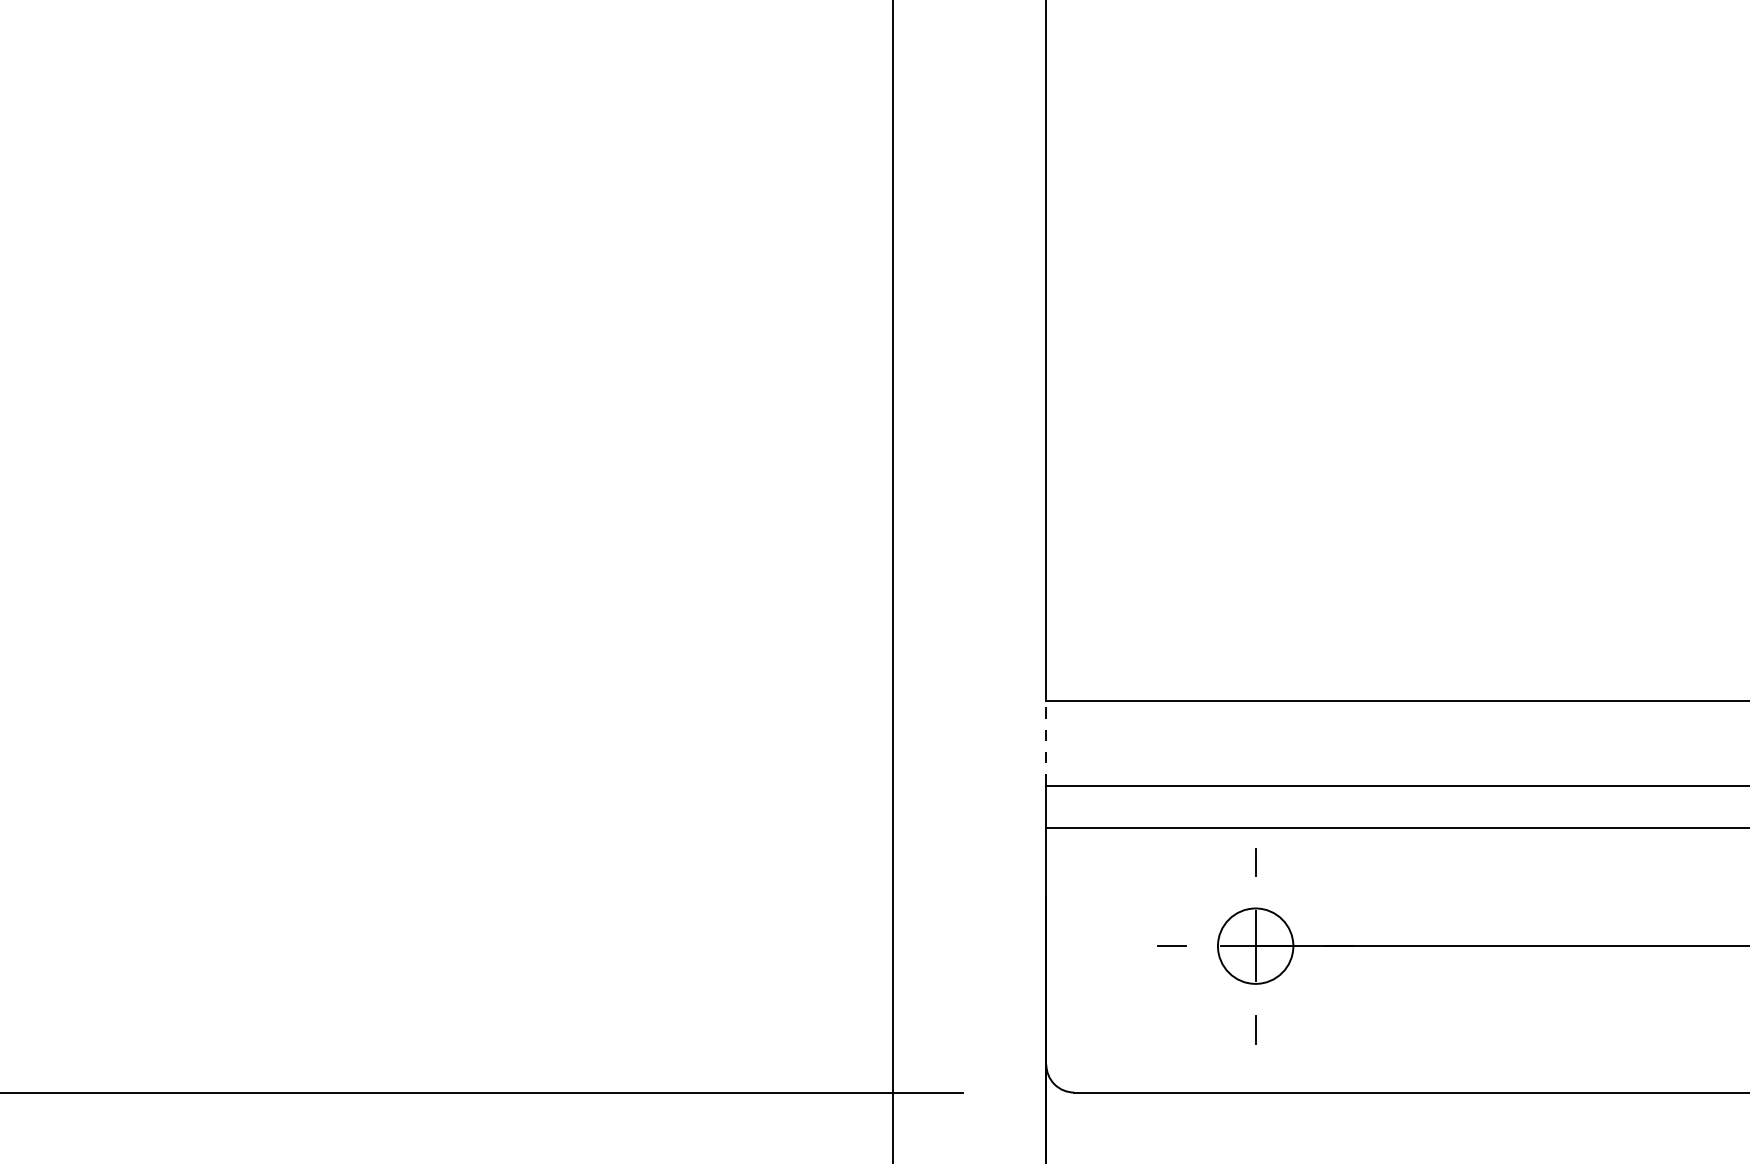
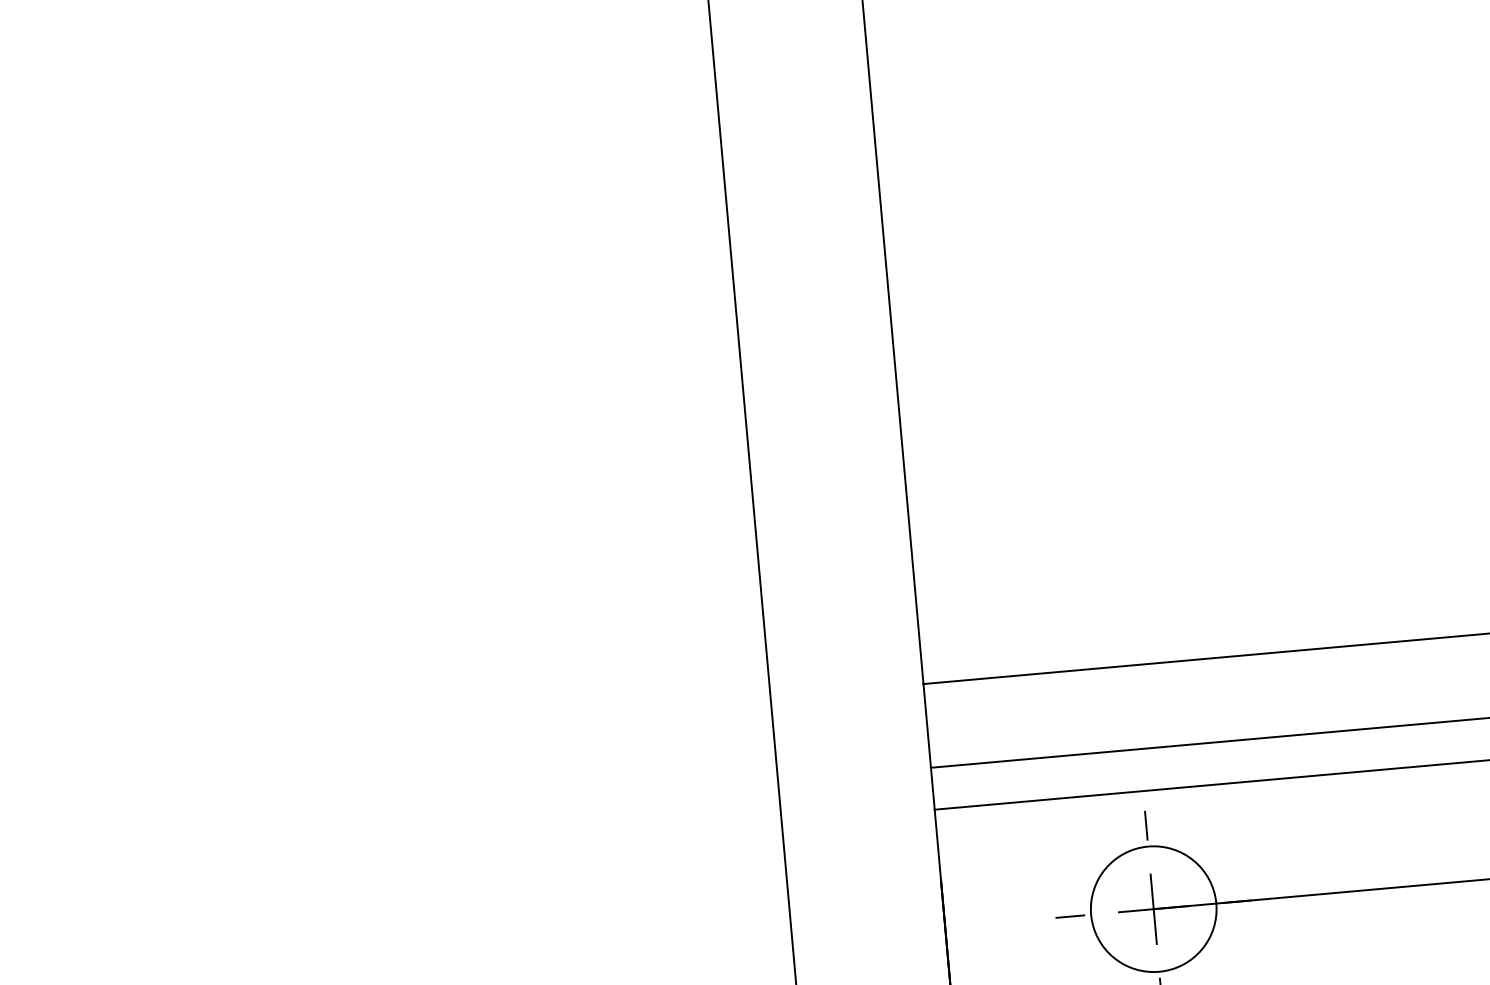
line: (1046, 743) -> (927, 725), dashed -> solid
circle: (1255, 946) -> (1153, 909), size x1.67

